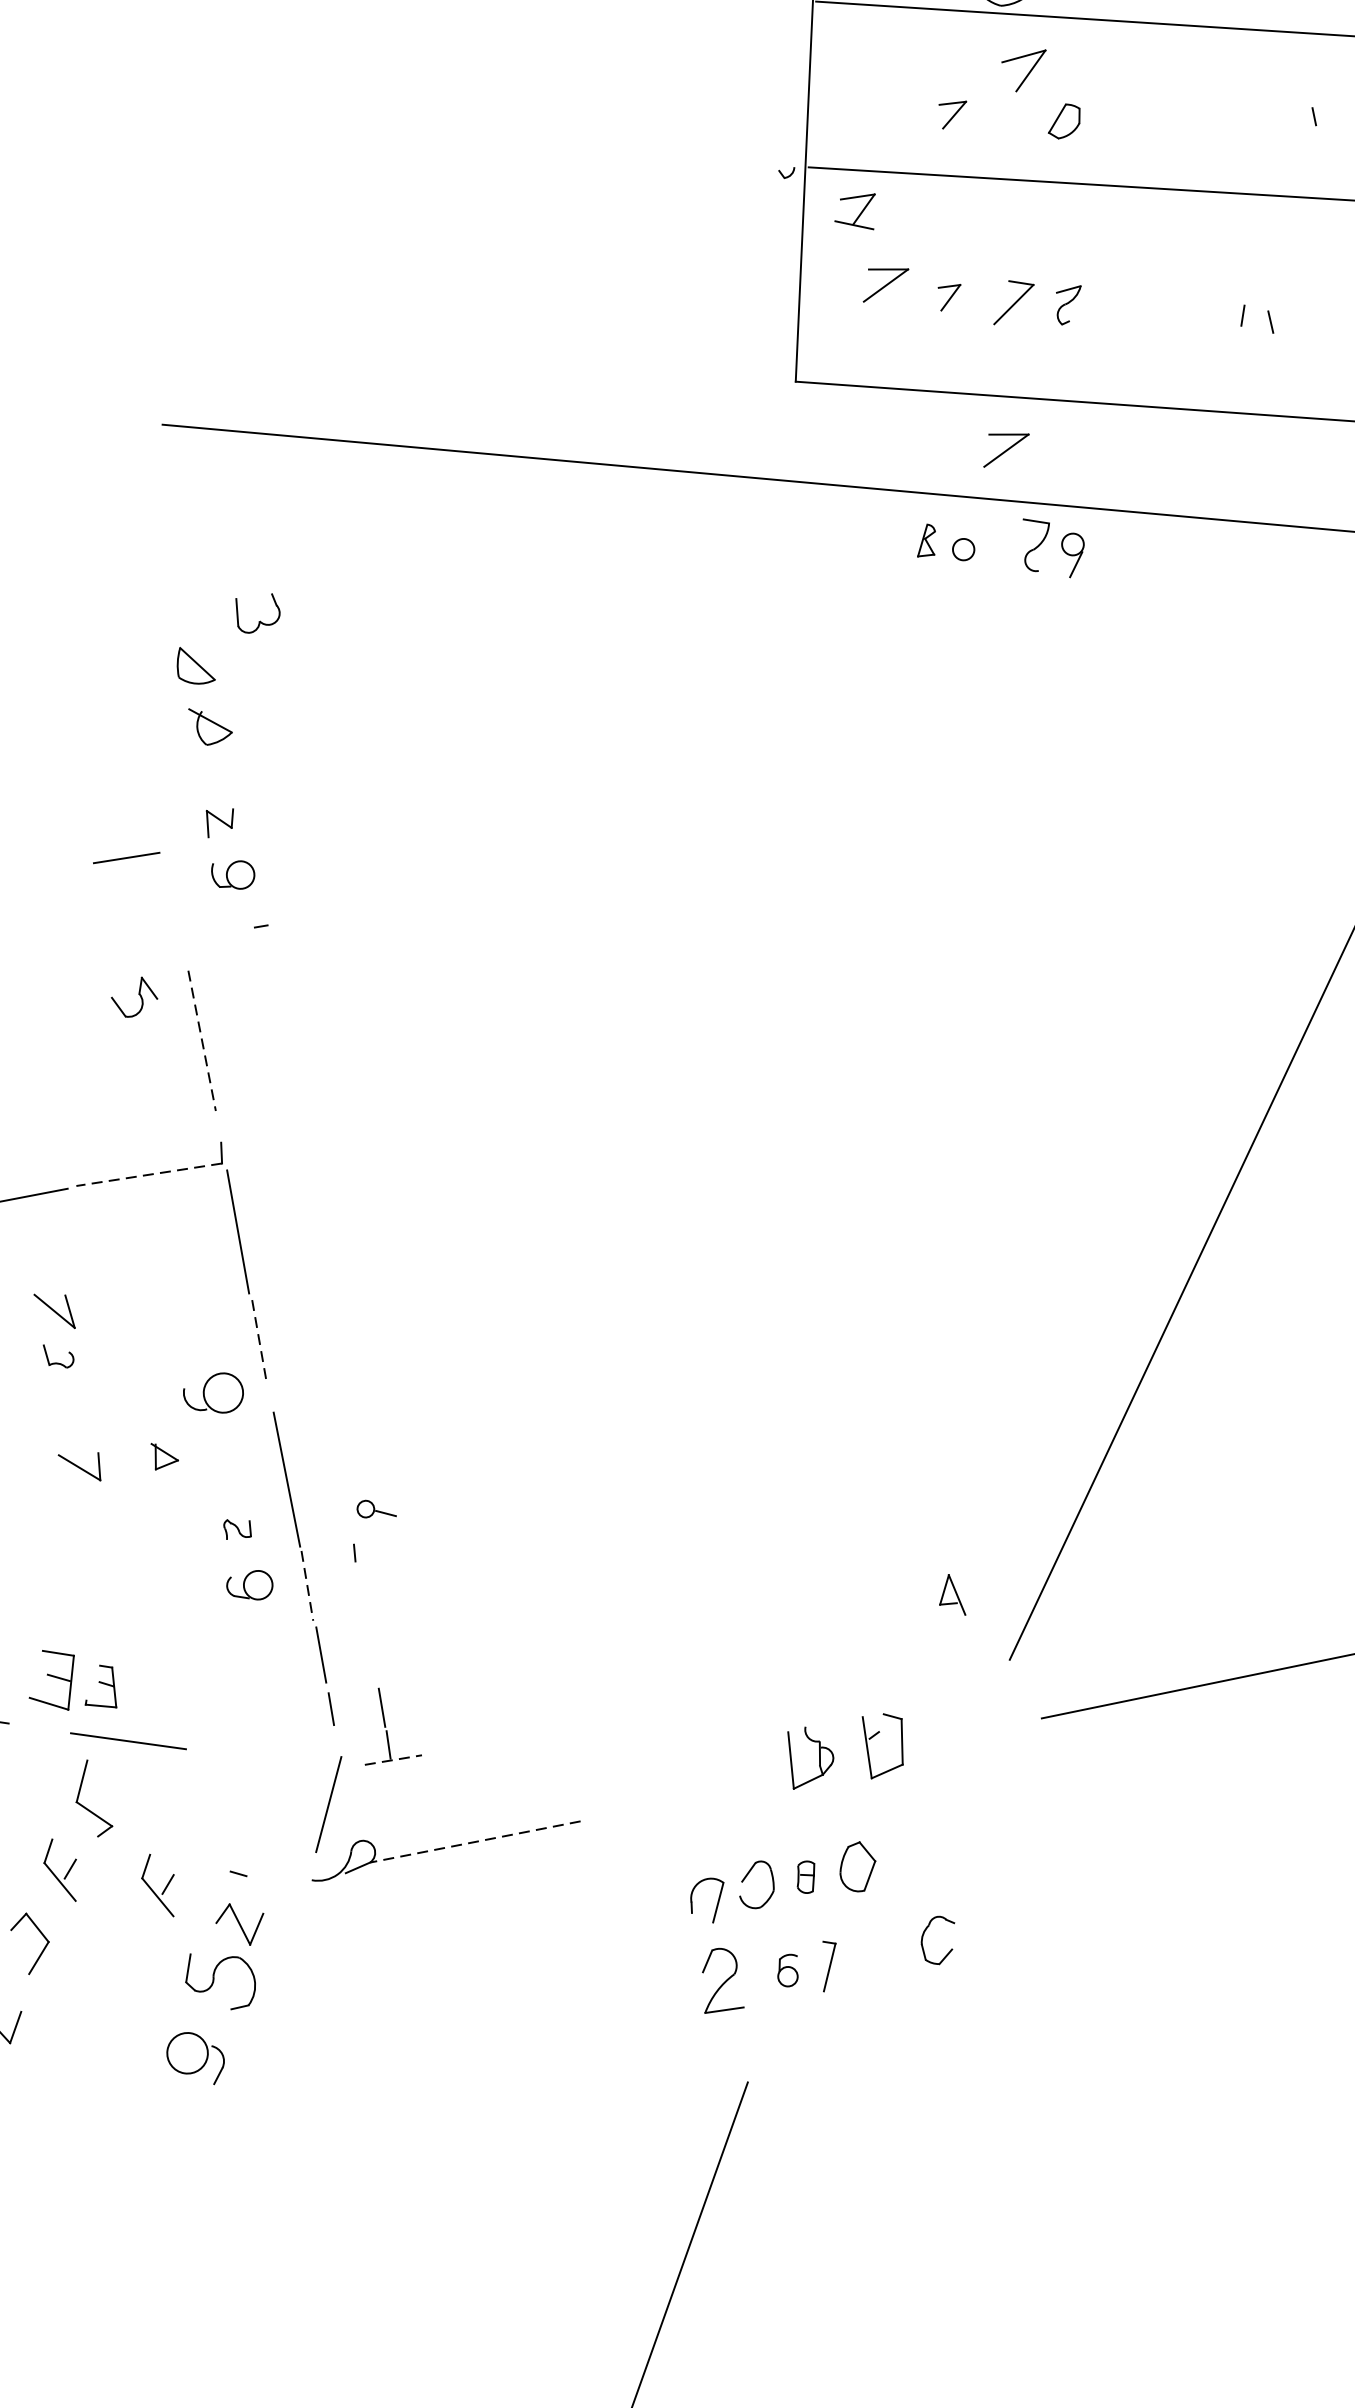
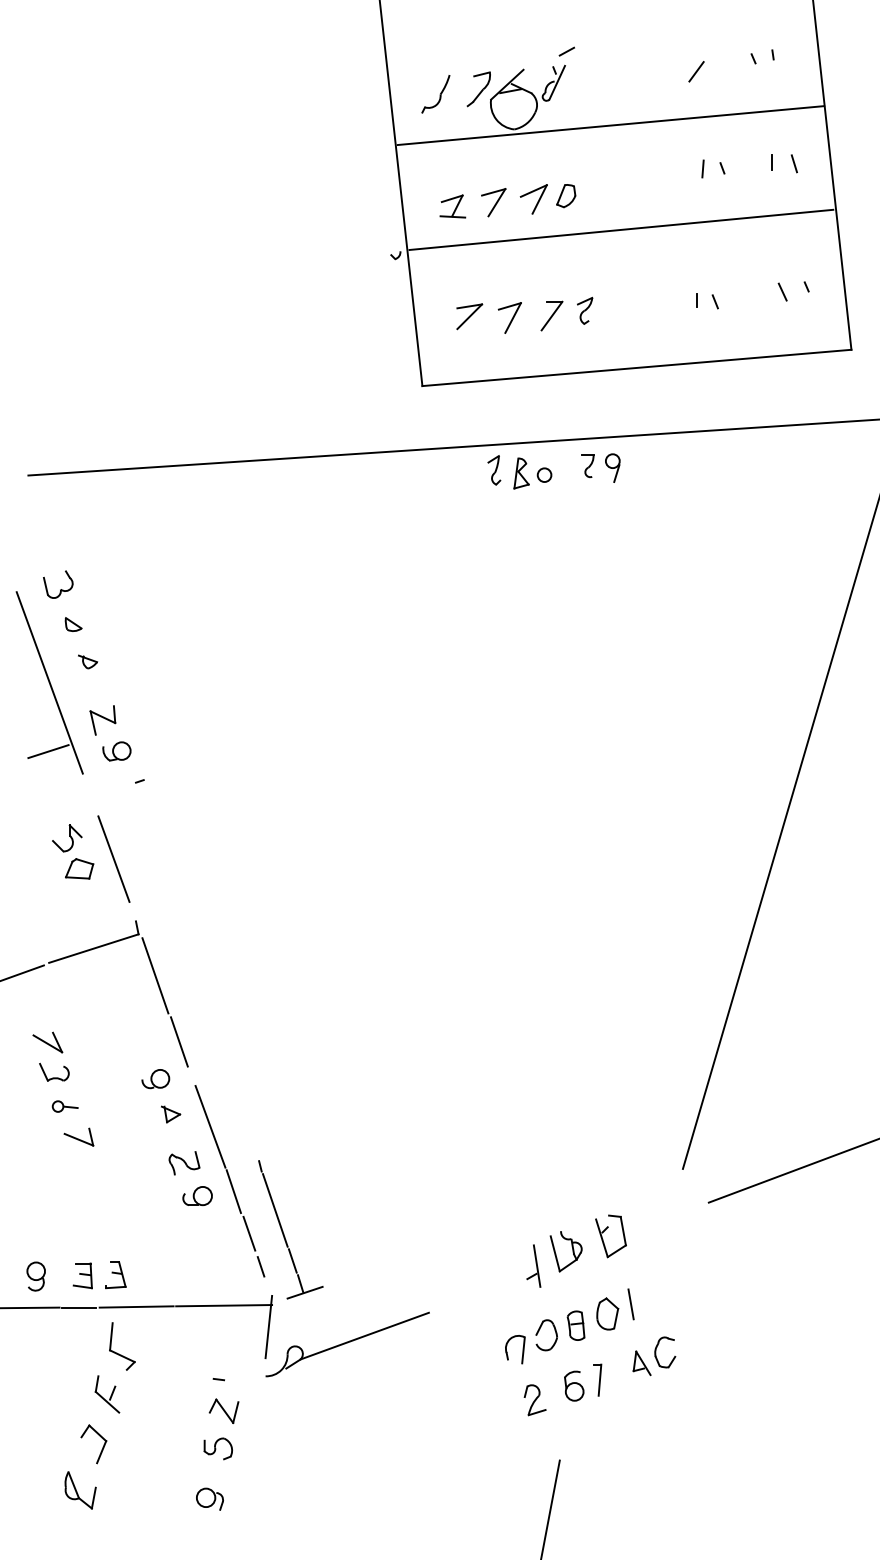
part: (1021, 69) -> (533, 199), moved
line: (1283, 112) -> (702, 168), added
part: (950, 114) -> (493, 202), size x1.43
part: (856, 208) -> (452, 206), moved
part: (947, 296) -> (509, 317), size x1.67
part: (1006, 450) -> (561, 408), removed
part: (887, 530) -> (494, 470), added
part: (928, 541) -> (521, 473), size x1.43
part: (1032, 545) -> (587, 465), size x0.71
part: (257, 612) -> (58, 584), moved
part: (196, 666) -> (73, 624), size x0.62
part: (210, 727) -> (88, 661), size x0.62
line: (145, 751) -> (49, 682), added
part: (218, 822) -> (102, 720), size x1.43
line: (201, 1041) -> (113, 859), dashed -> solid
part: (146, 1046) -> (79, 868), added
line: (148, 1174) -> (93, 948), dashed -> solid
line: (259, 1341) -> (179, 1042), dashed -> solid
part: (58, 1355) -> (54, 1071), size x1.43
part: (213, 1392) -> (155, 1079), size x0.71
part: (164, 1458) -> (171, 1114), moved
part: (375, 1510) -> (64, 1106), moved
part: (237, 1530) -> (184, 1163), size x1.67
line: (306, 1585) -> (233, 1191), dashed -> solid
part: (954, 1594) -> (641, 1363), moved
line: (367, 1625) -> (275, 1210), added
part: (52, 1679) -> (82, 1275), size x0.71
line: (38, 1727) -> (78, 1307), added
line: (394, 1759) -> (305, 1292), dashed -> solid
line: (265, 1760) -> (224, 1305), added
part: (754, 1773) -> (533, 1265), added
line: (474, 1842) -> (364, 1336), dashed -> solid
line: (895, 1857) -> (630, 1304), added
part: (805, 1876) -> (575, 1325), size x1.43
part: (159, 1885) -> (170, 1394), removed
part: (788, 1969) -> (574, 1385), size x1.43
part: (219, 1980) -> (217, 1448), size x0.62
part: (723, 1983) -> (534, 1400), size x0.71
part: (195, 2056) -> (209, 1498), size x0.71

